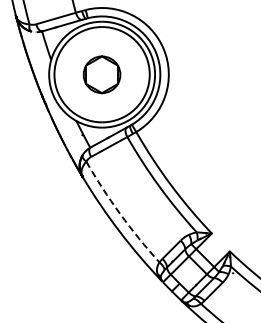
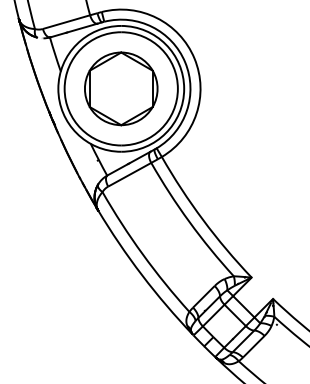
part: (101, 74) -> (120, 88), size x1.67
arc: (120, 213) -> (143, 253), dashed -> solid

